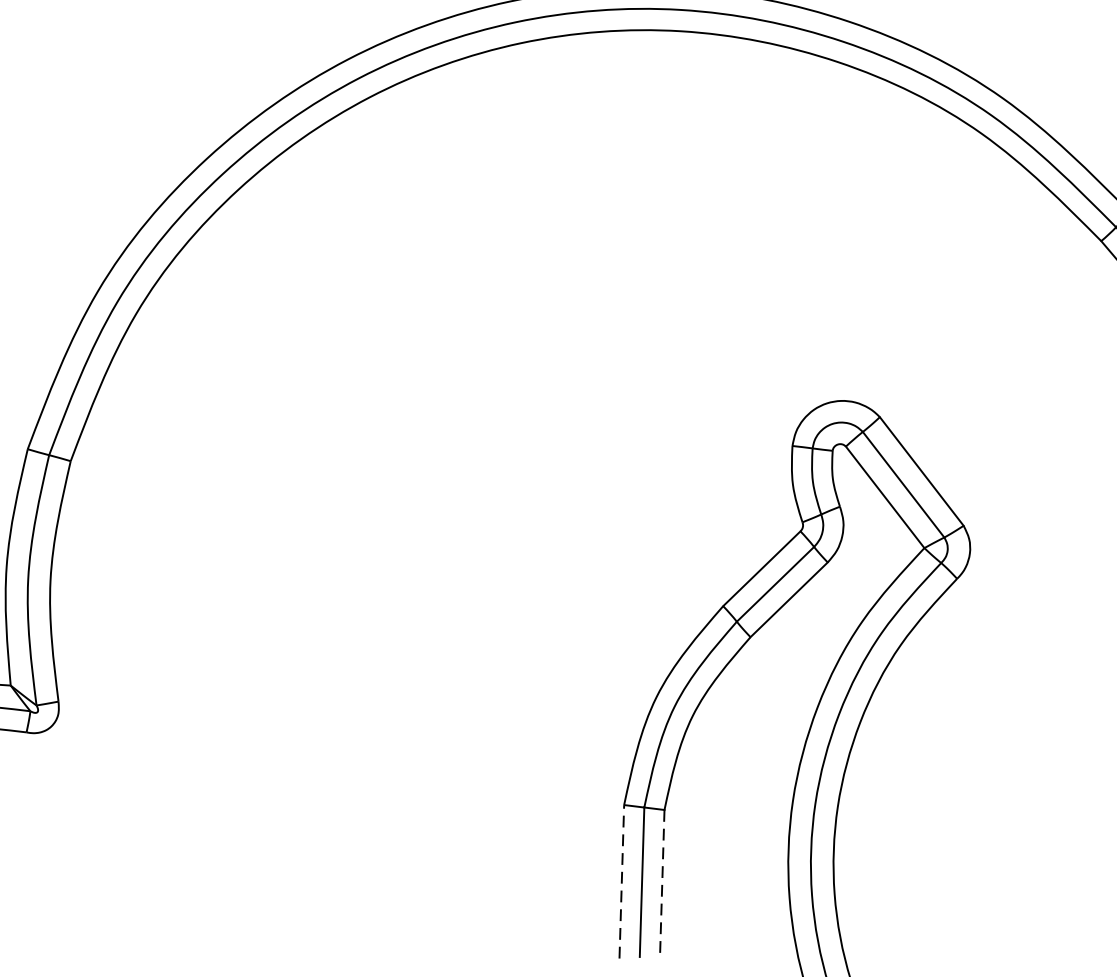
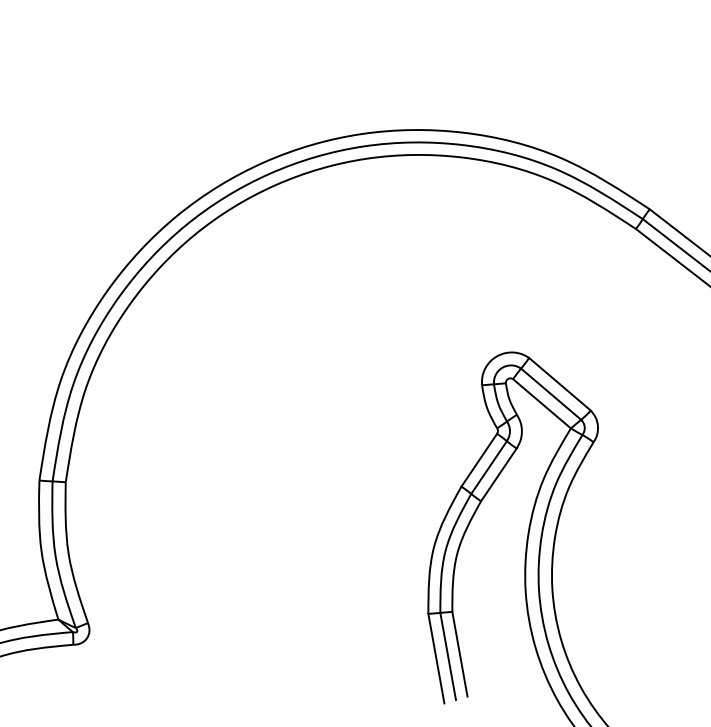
line: (622, 881) -> (436, 658), dashed -> solid
line: (663, 883) -> (460, 654), dashed -> solid

